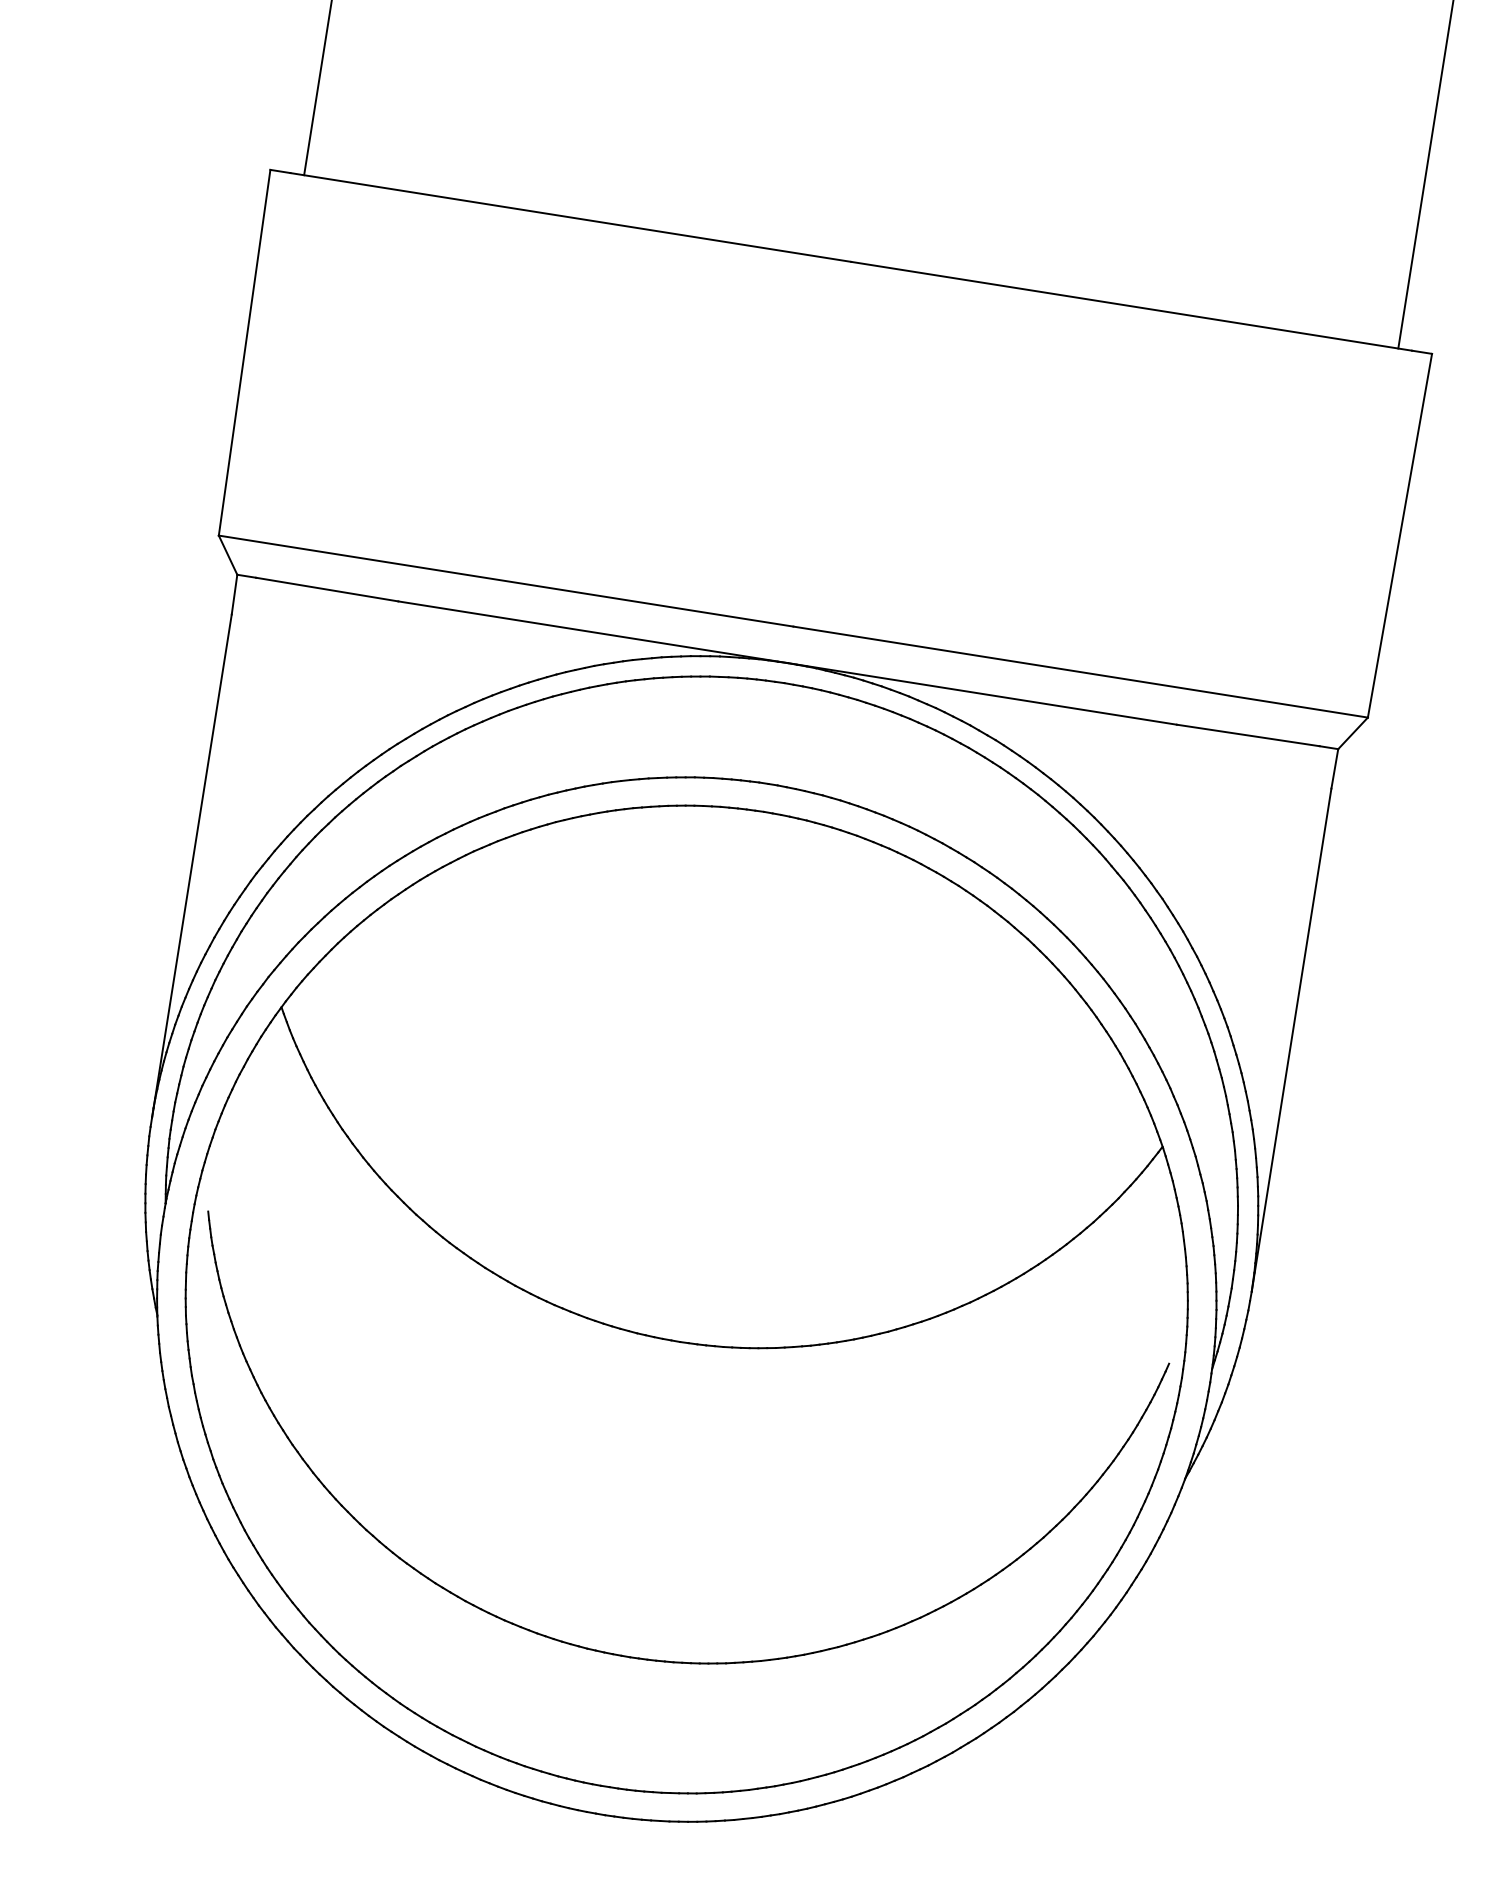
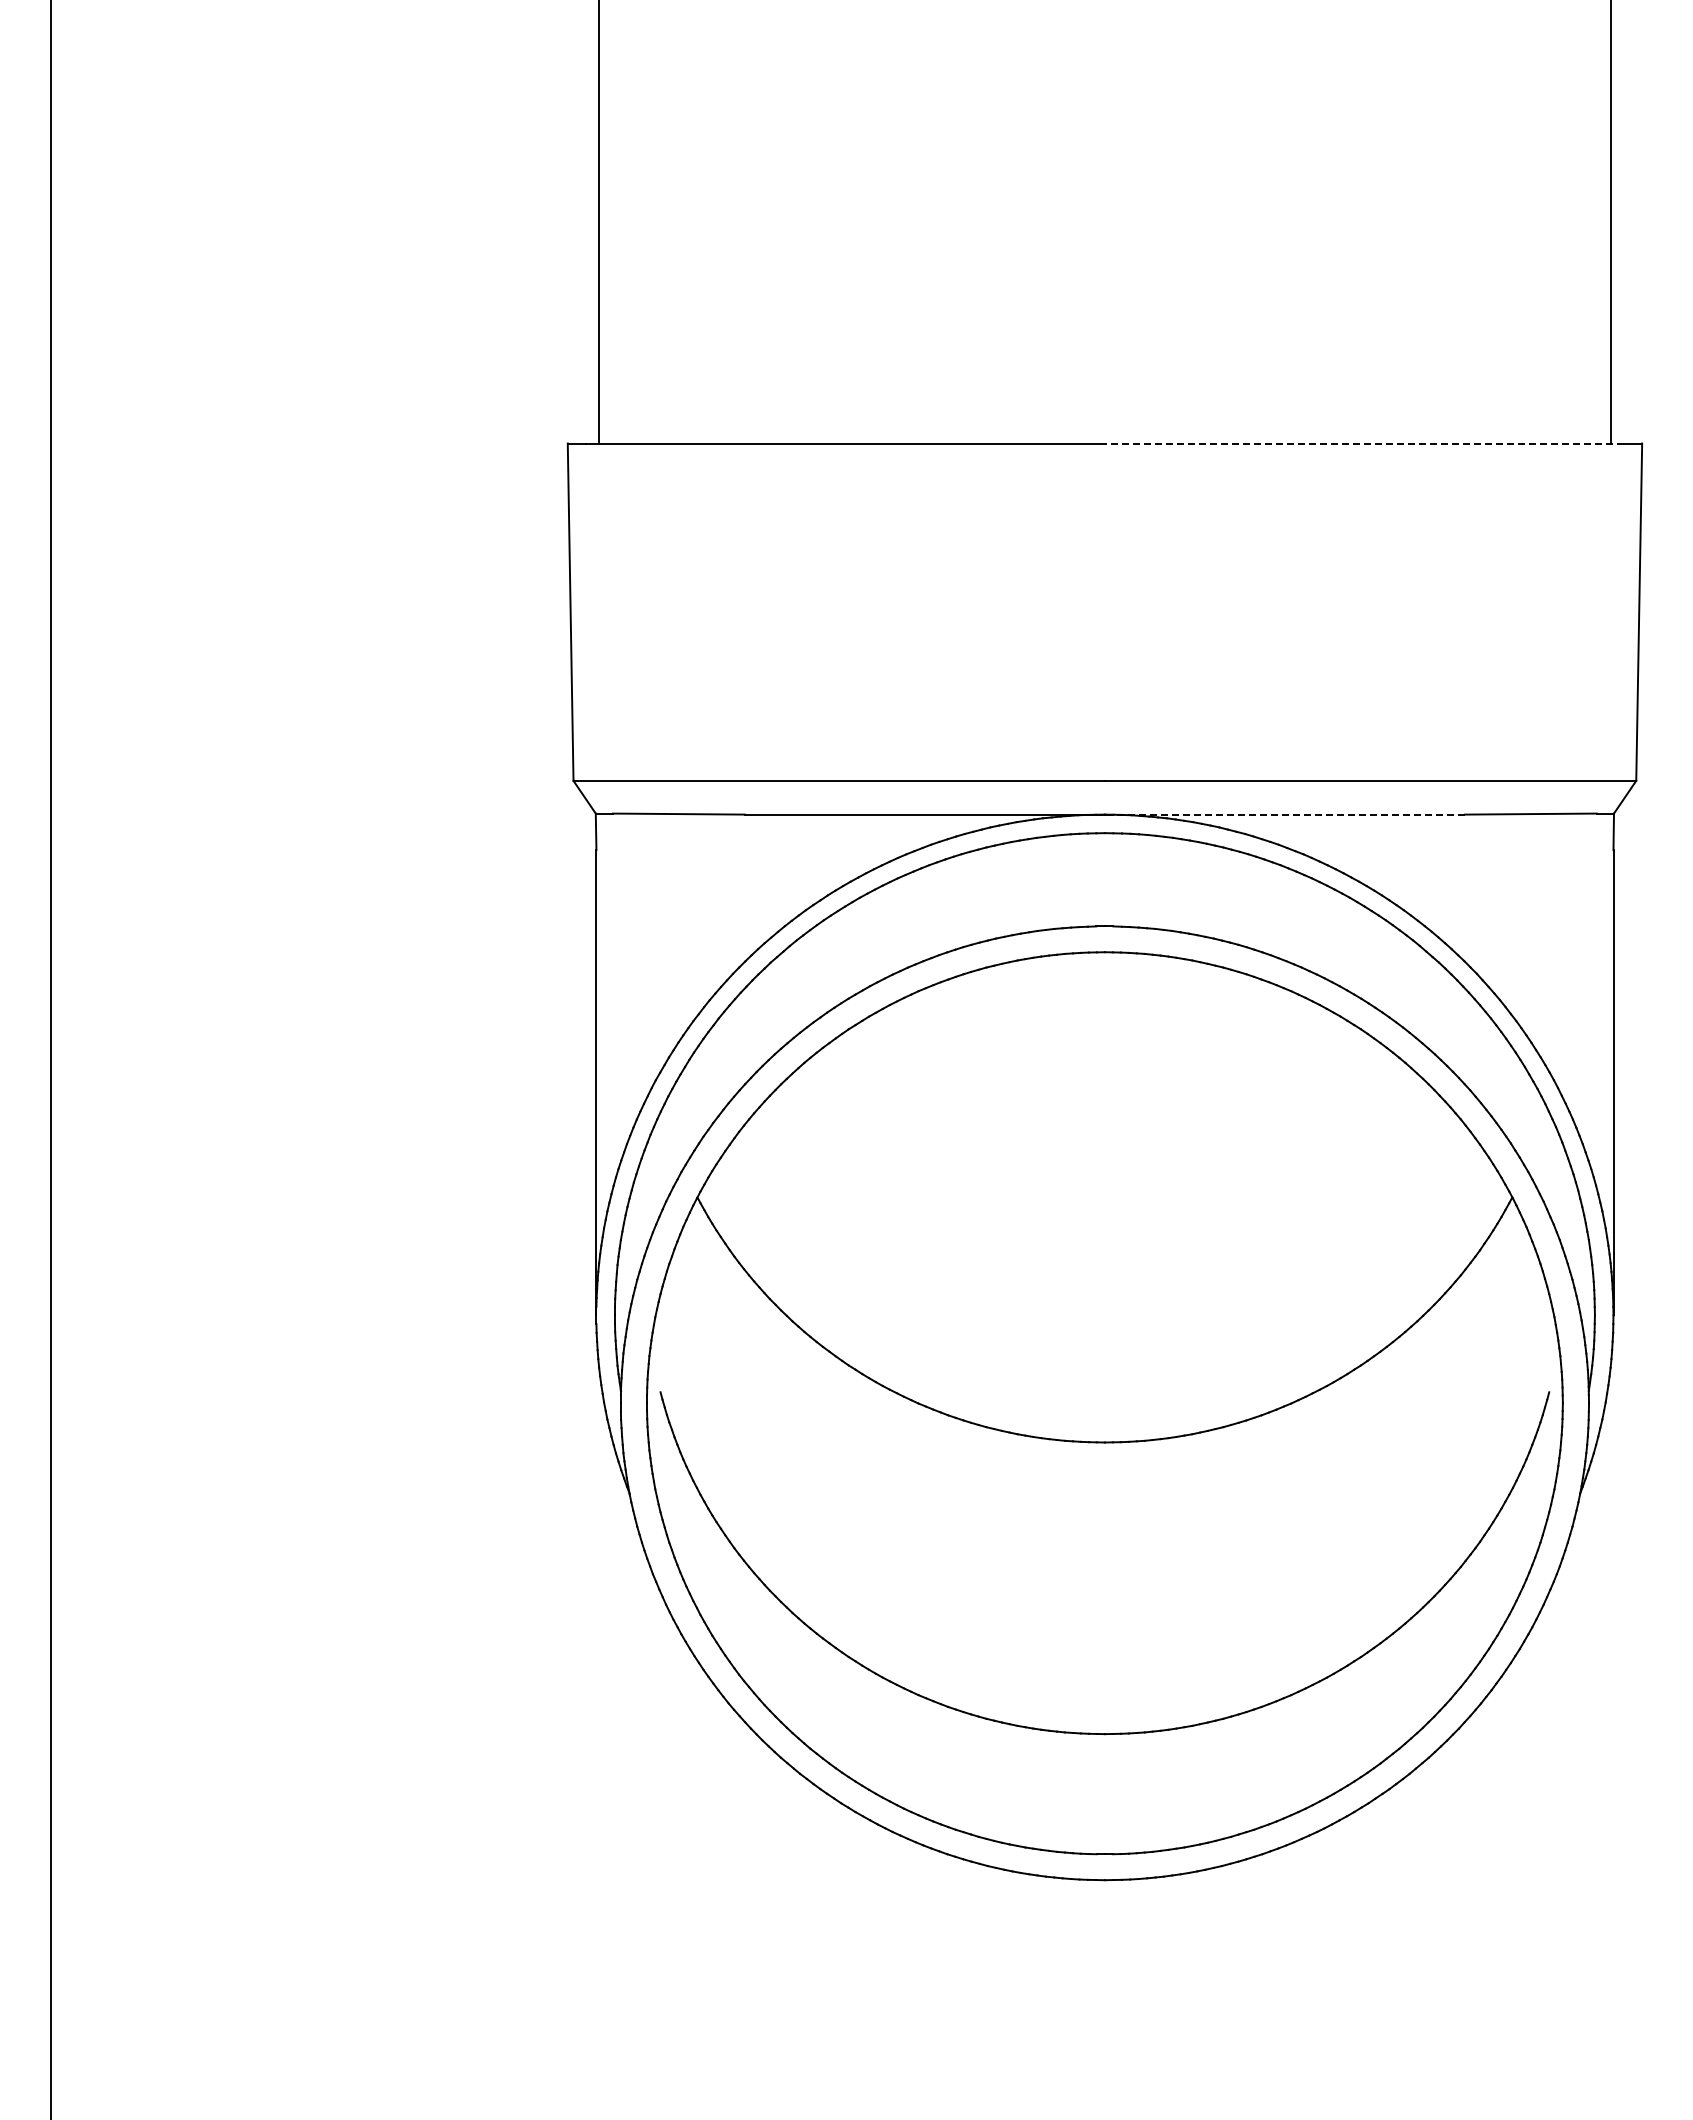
line: (1130, 306) -> (1363, 443), solid -> dashed
line: (981, 693) -> (1284, 814), solid -> dashed

